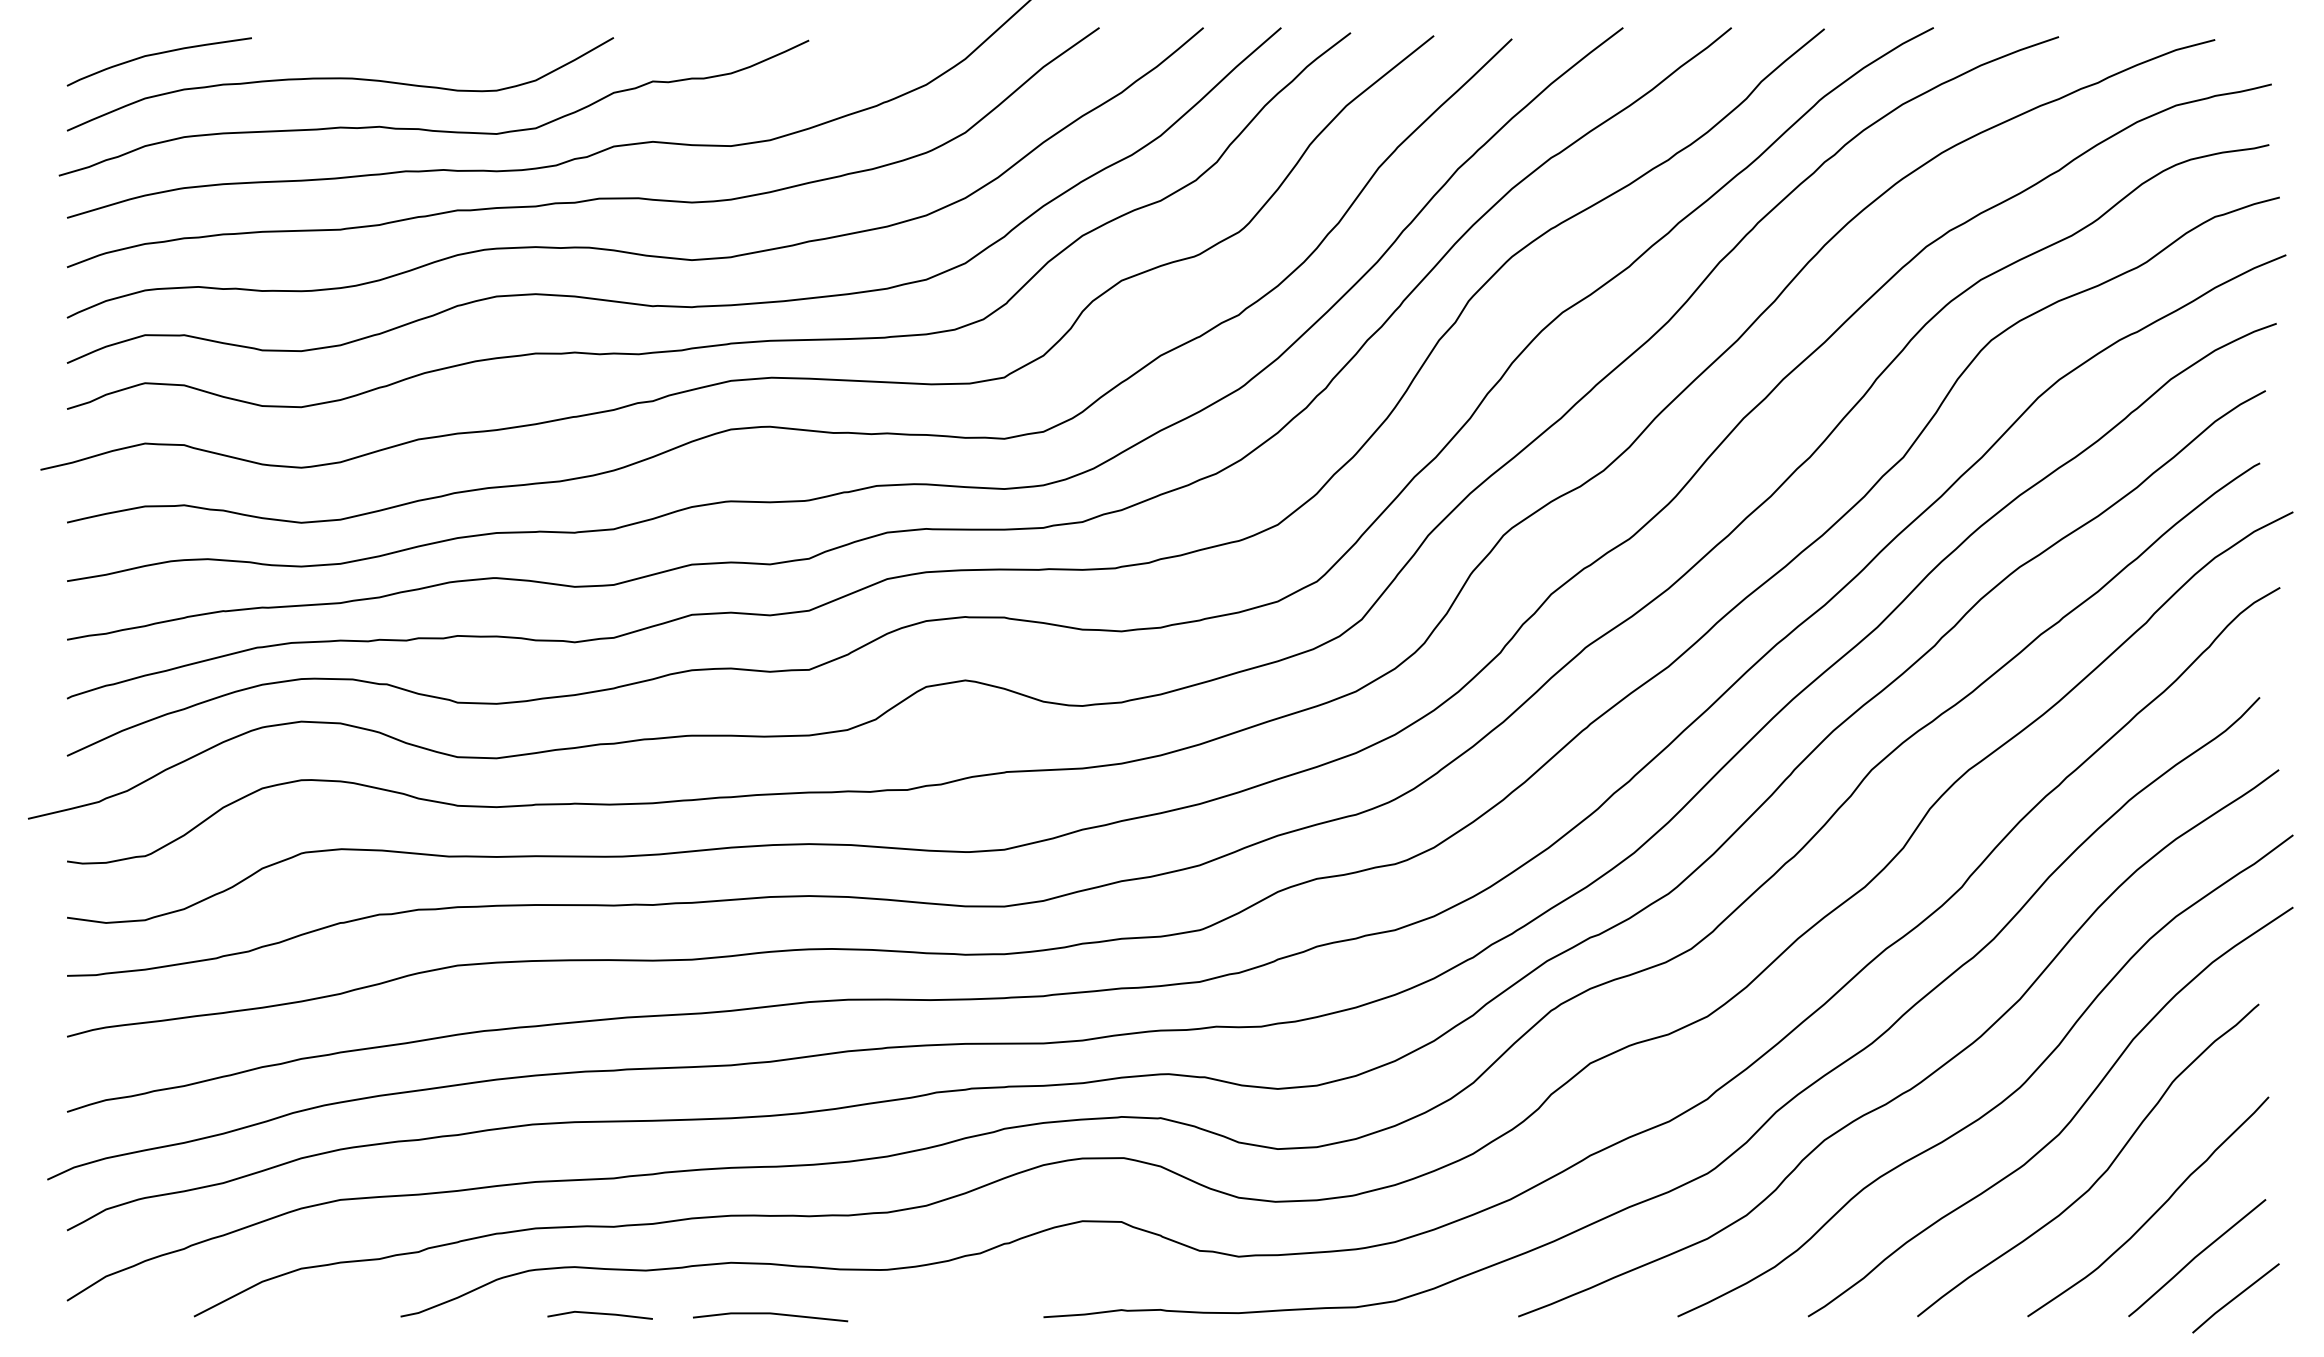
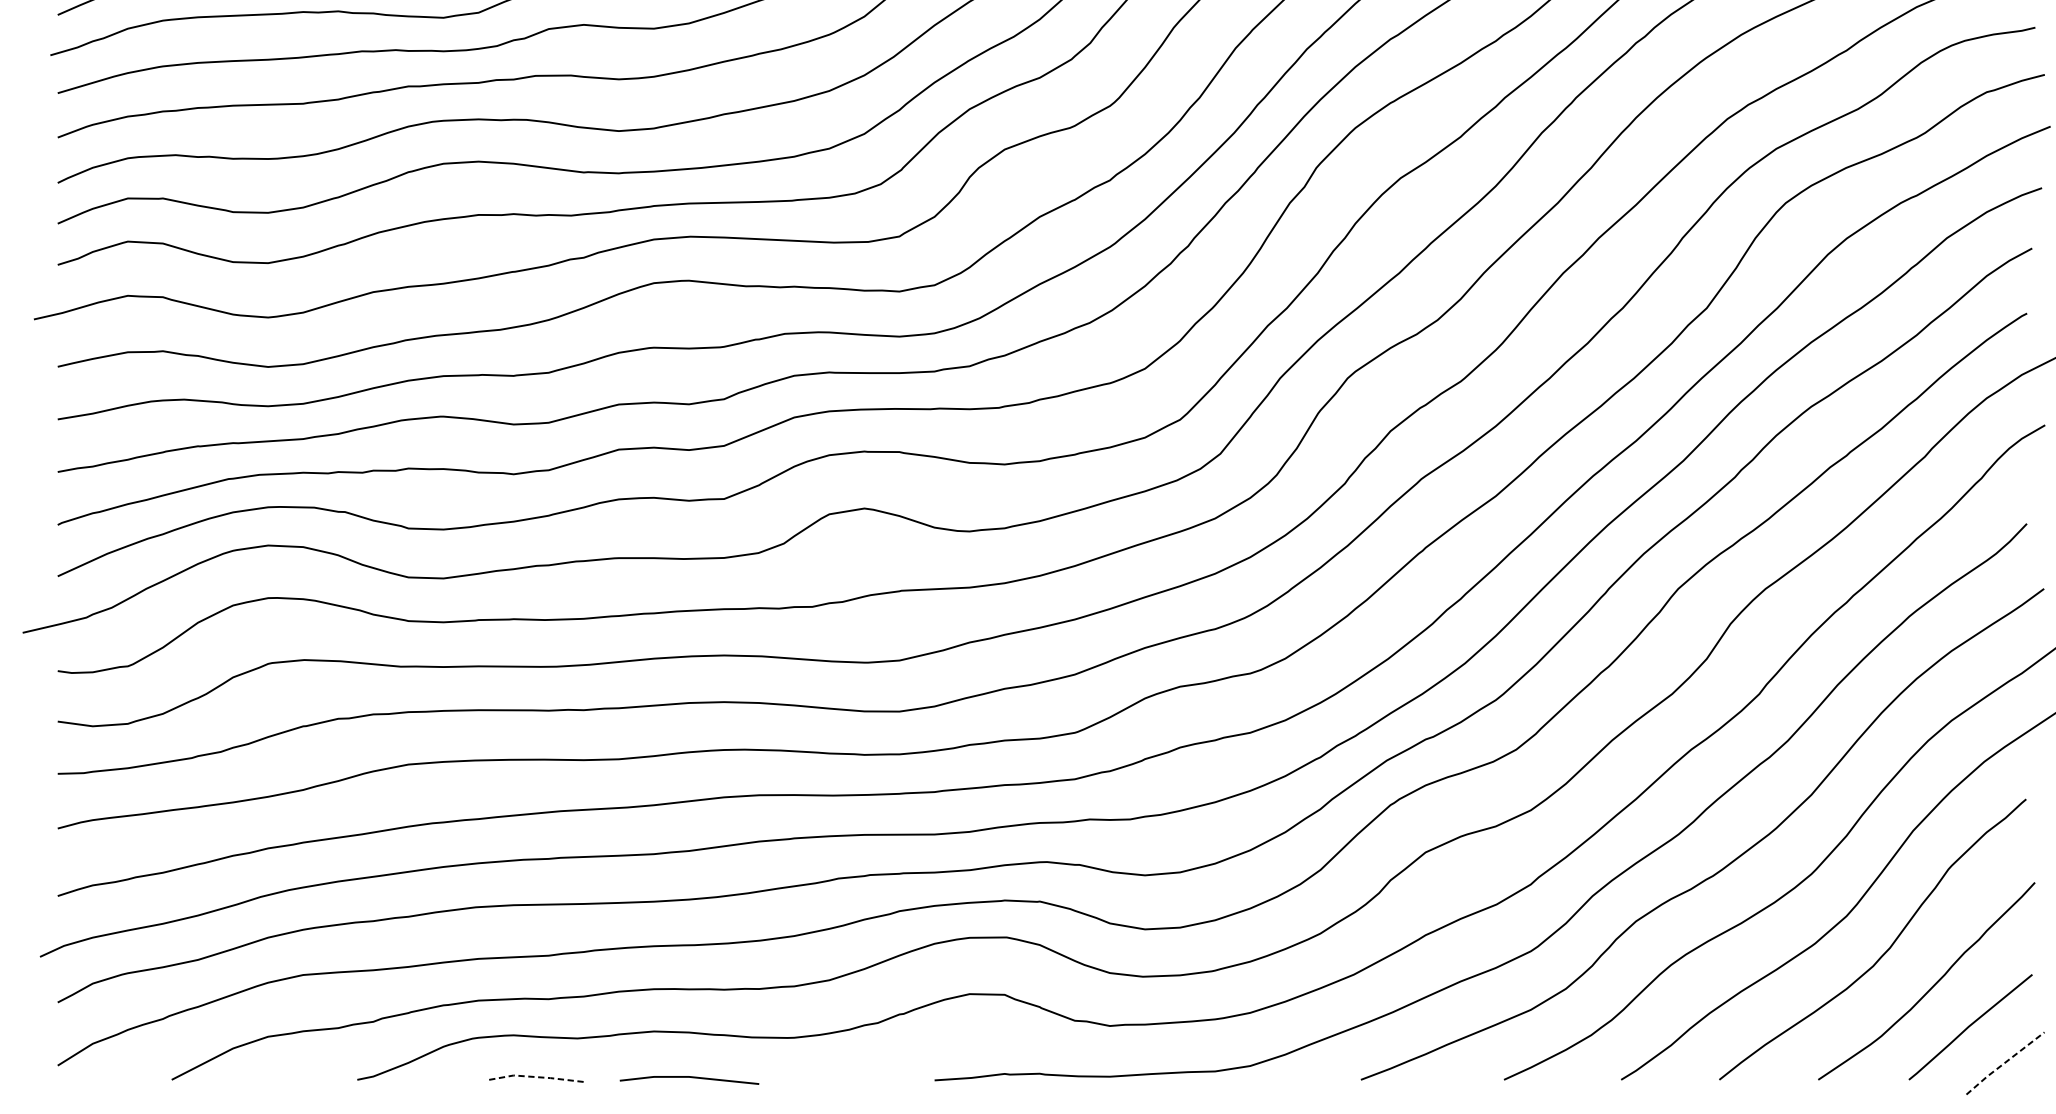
line: (2234, 1298) -> (2004, 1063), solid -> dashed
line: (600, 1313) -> (536, 1077), solid -> dashed

